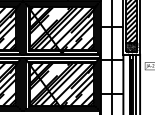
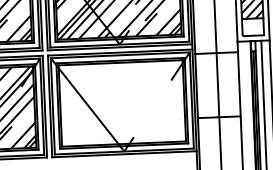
hatch: (131, 47) -> (252, 27), removed
hatch: (61, 84) -> (121, 103), removed

